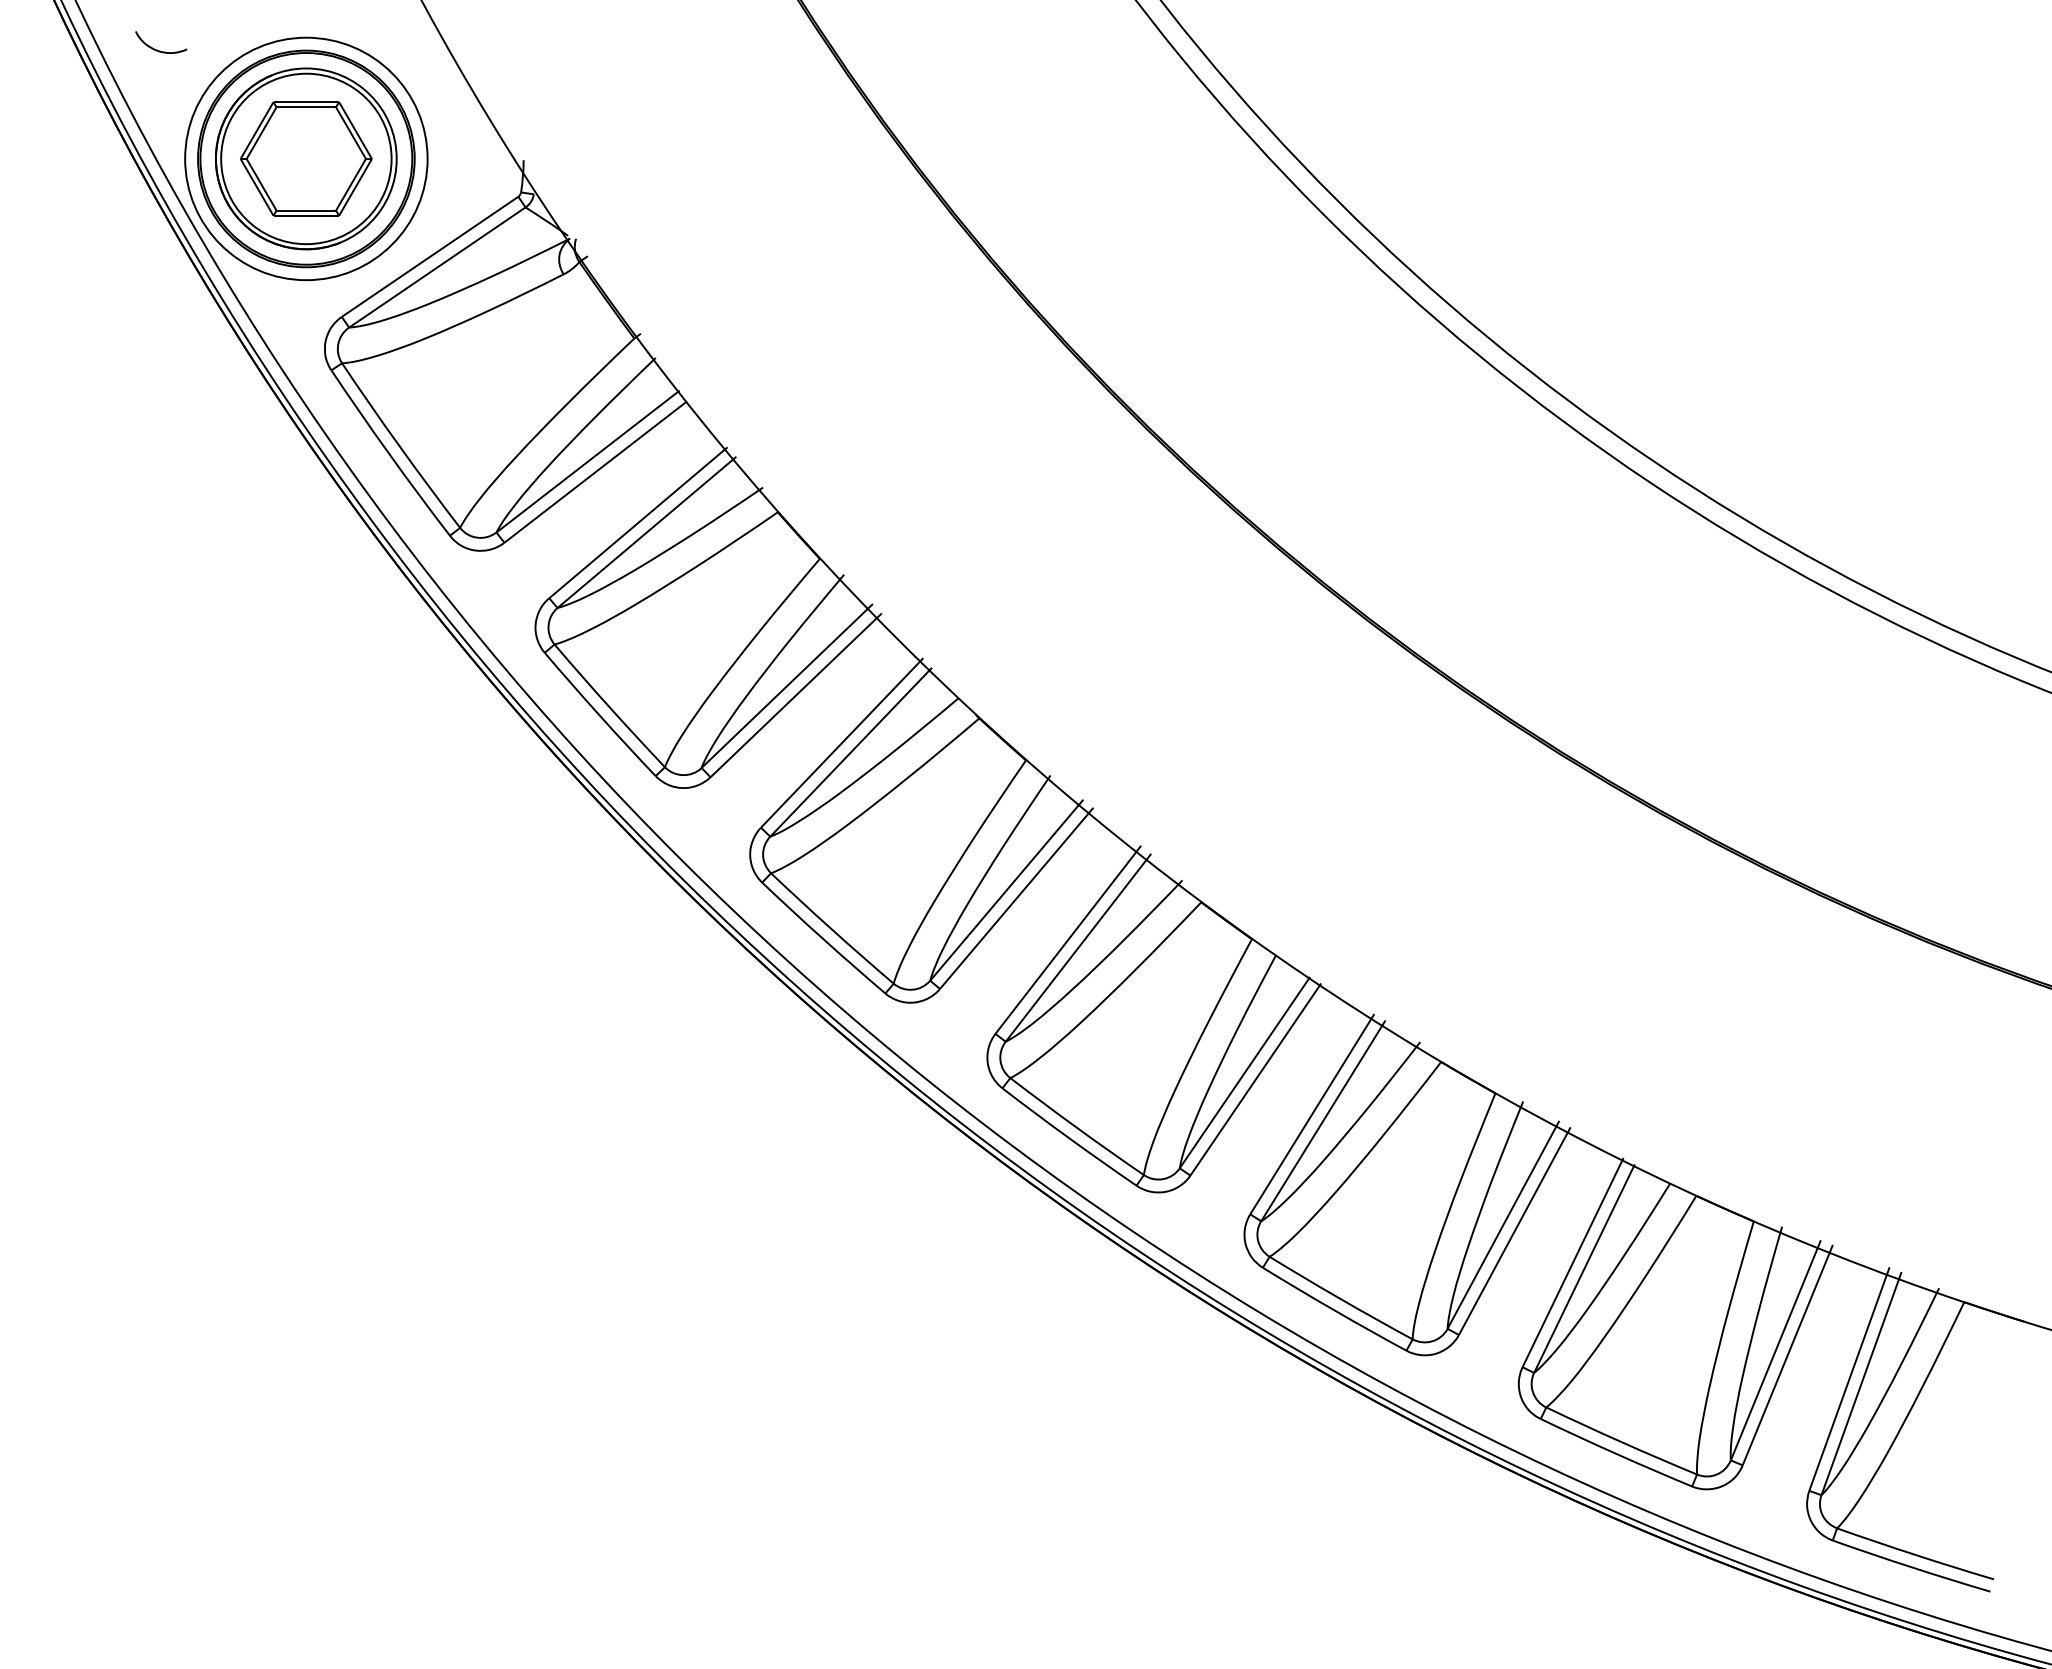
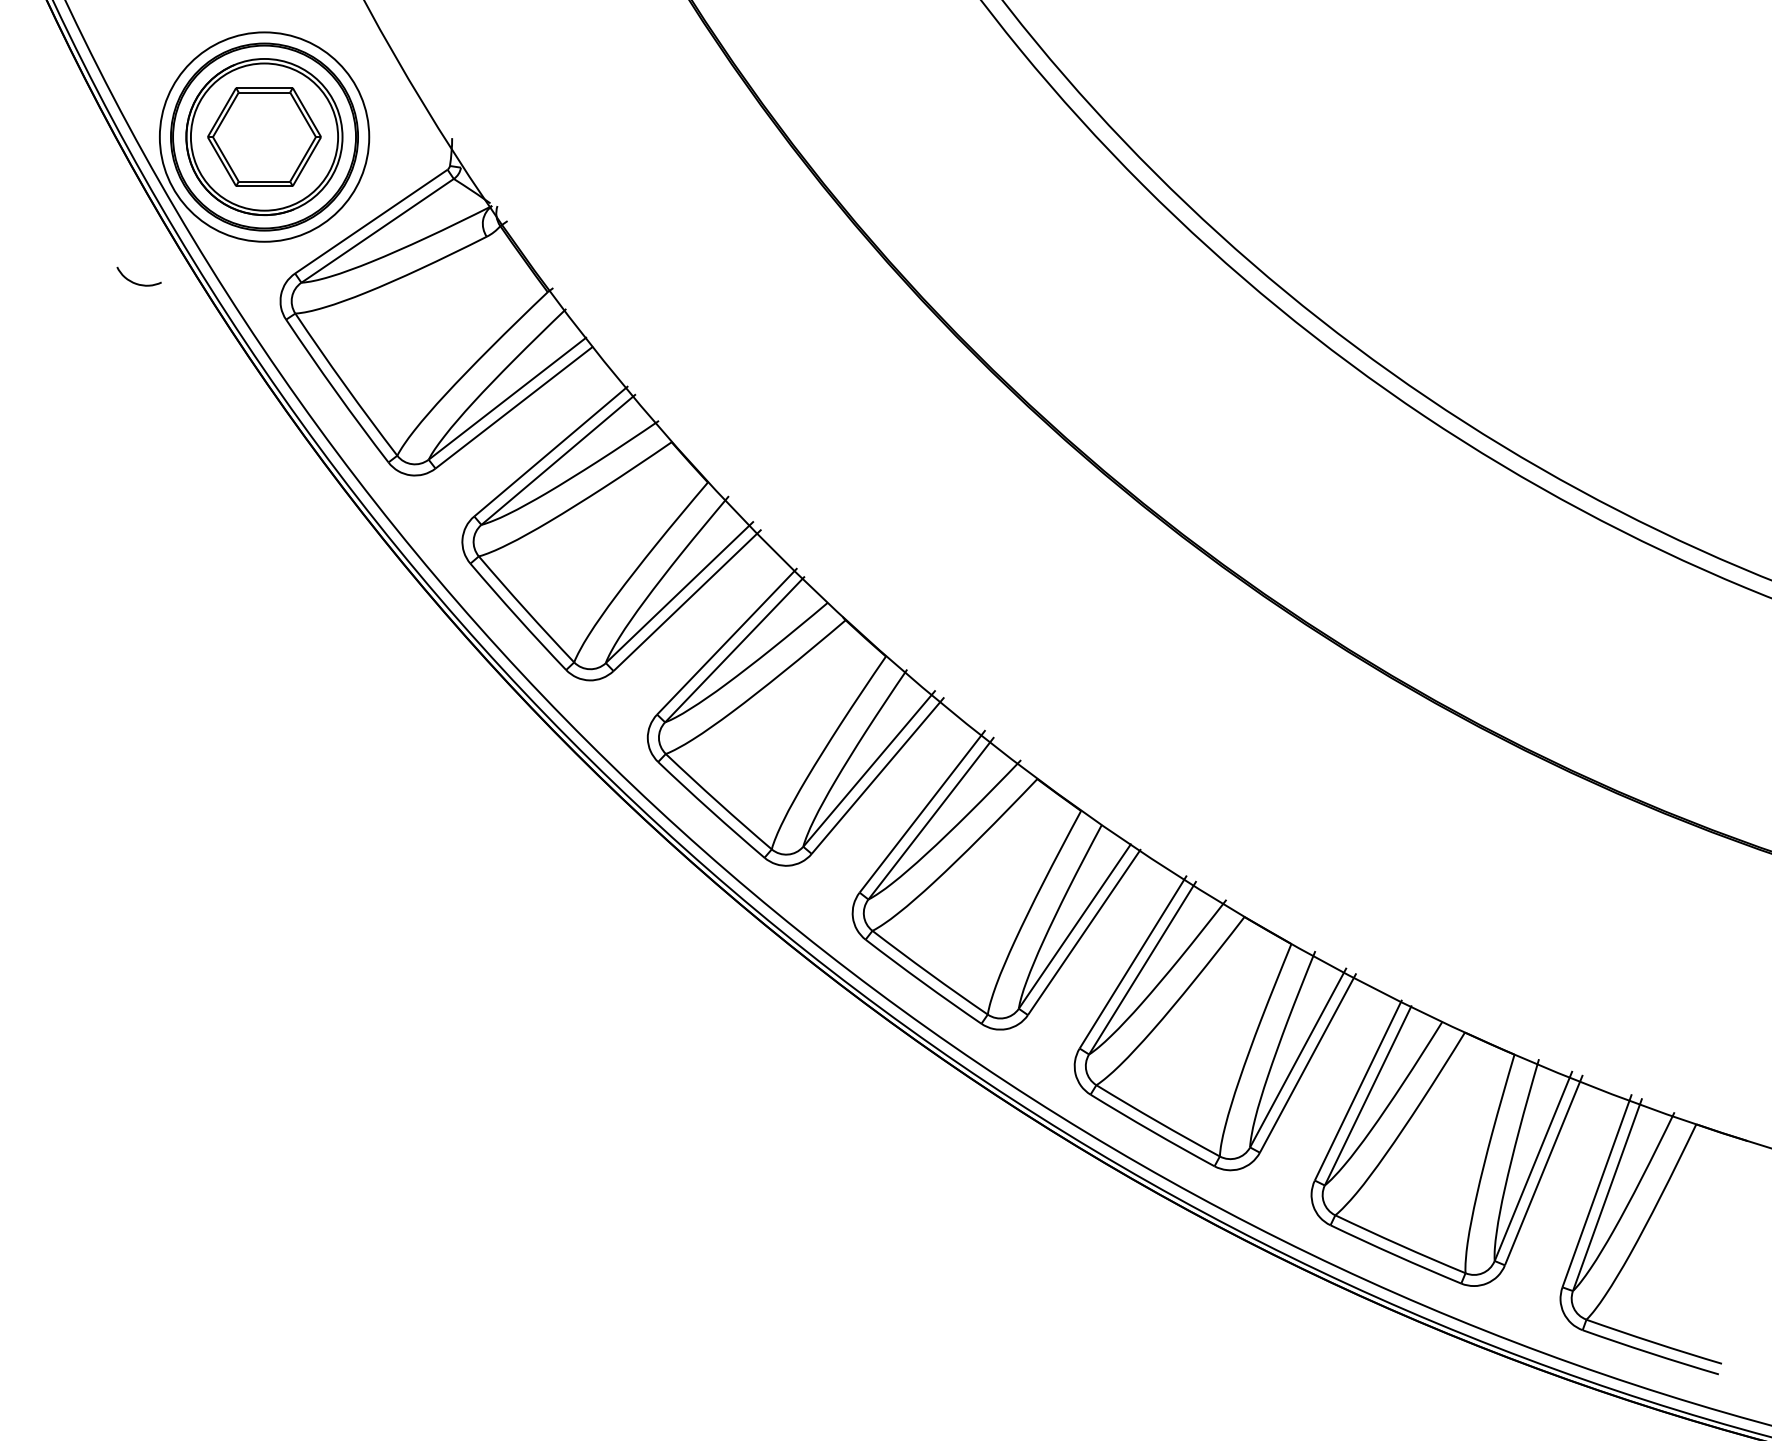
part: (157, 49) -> (135, 282), moved

